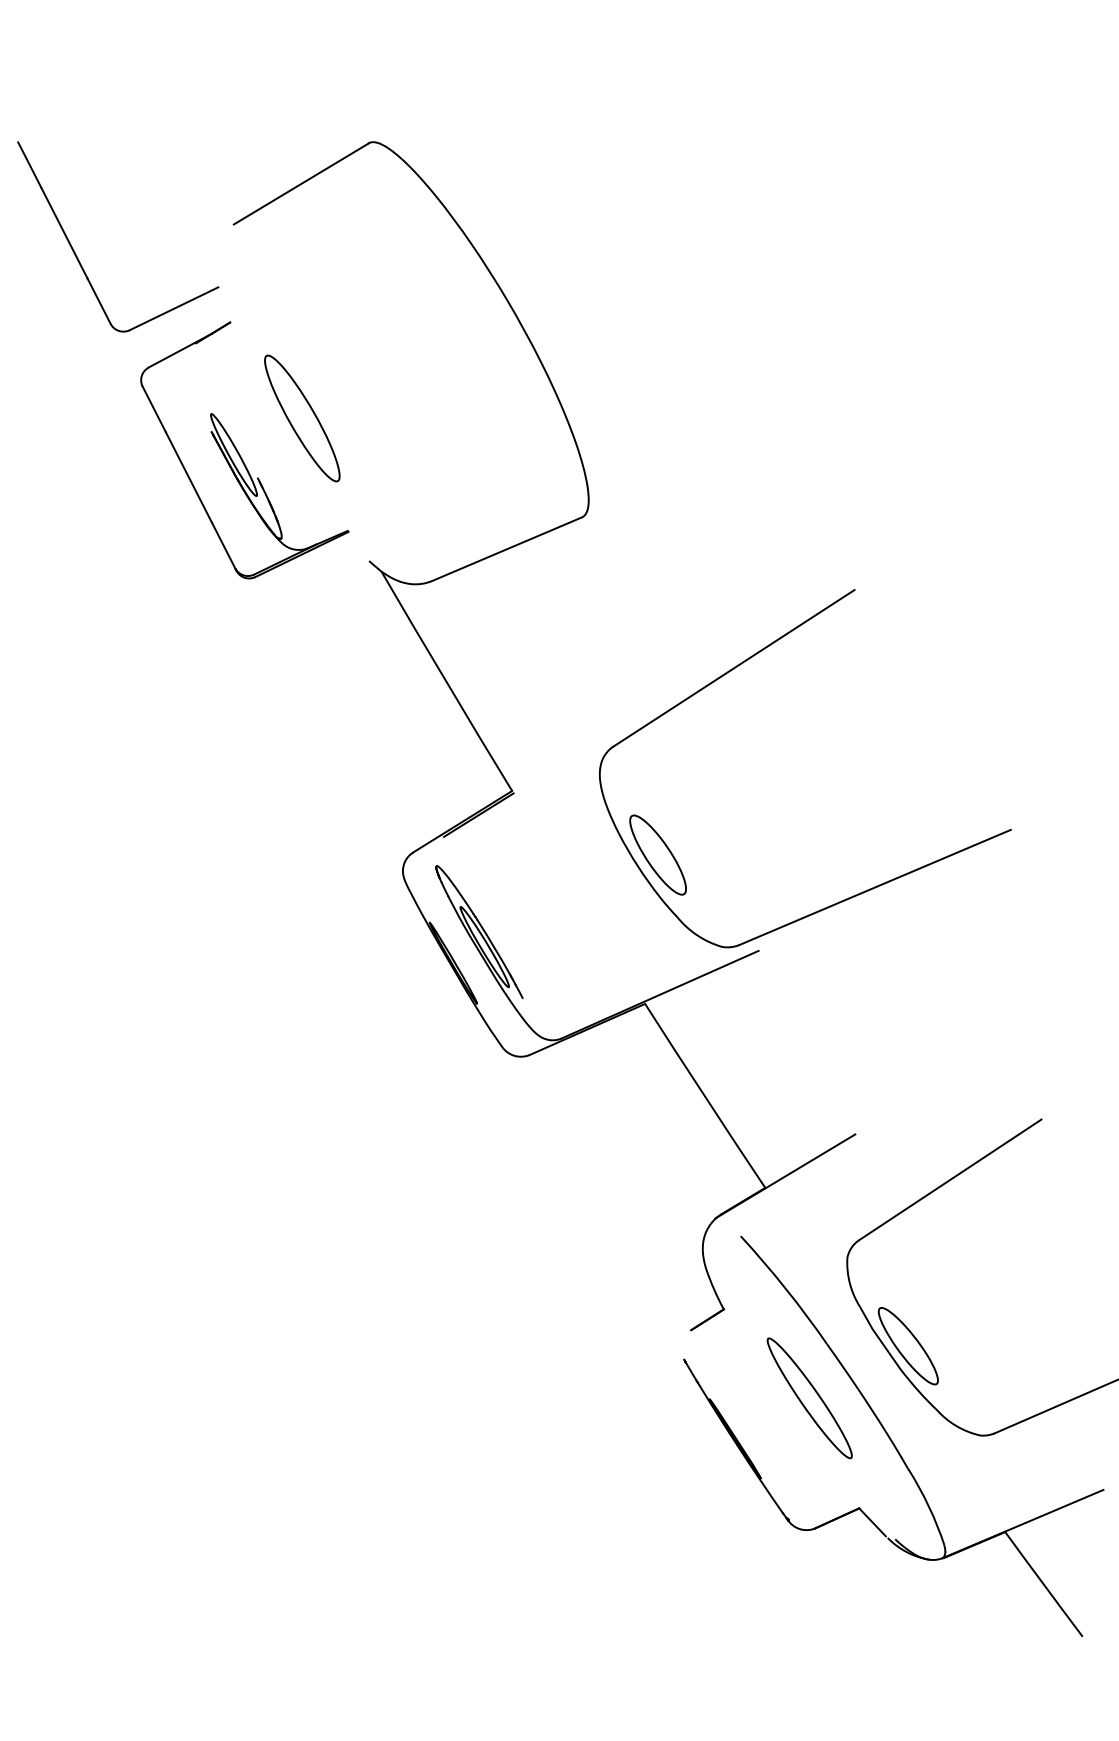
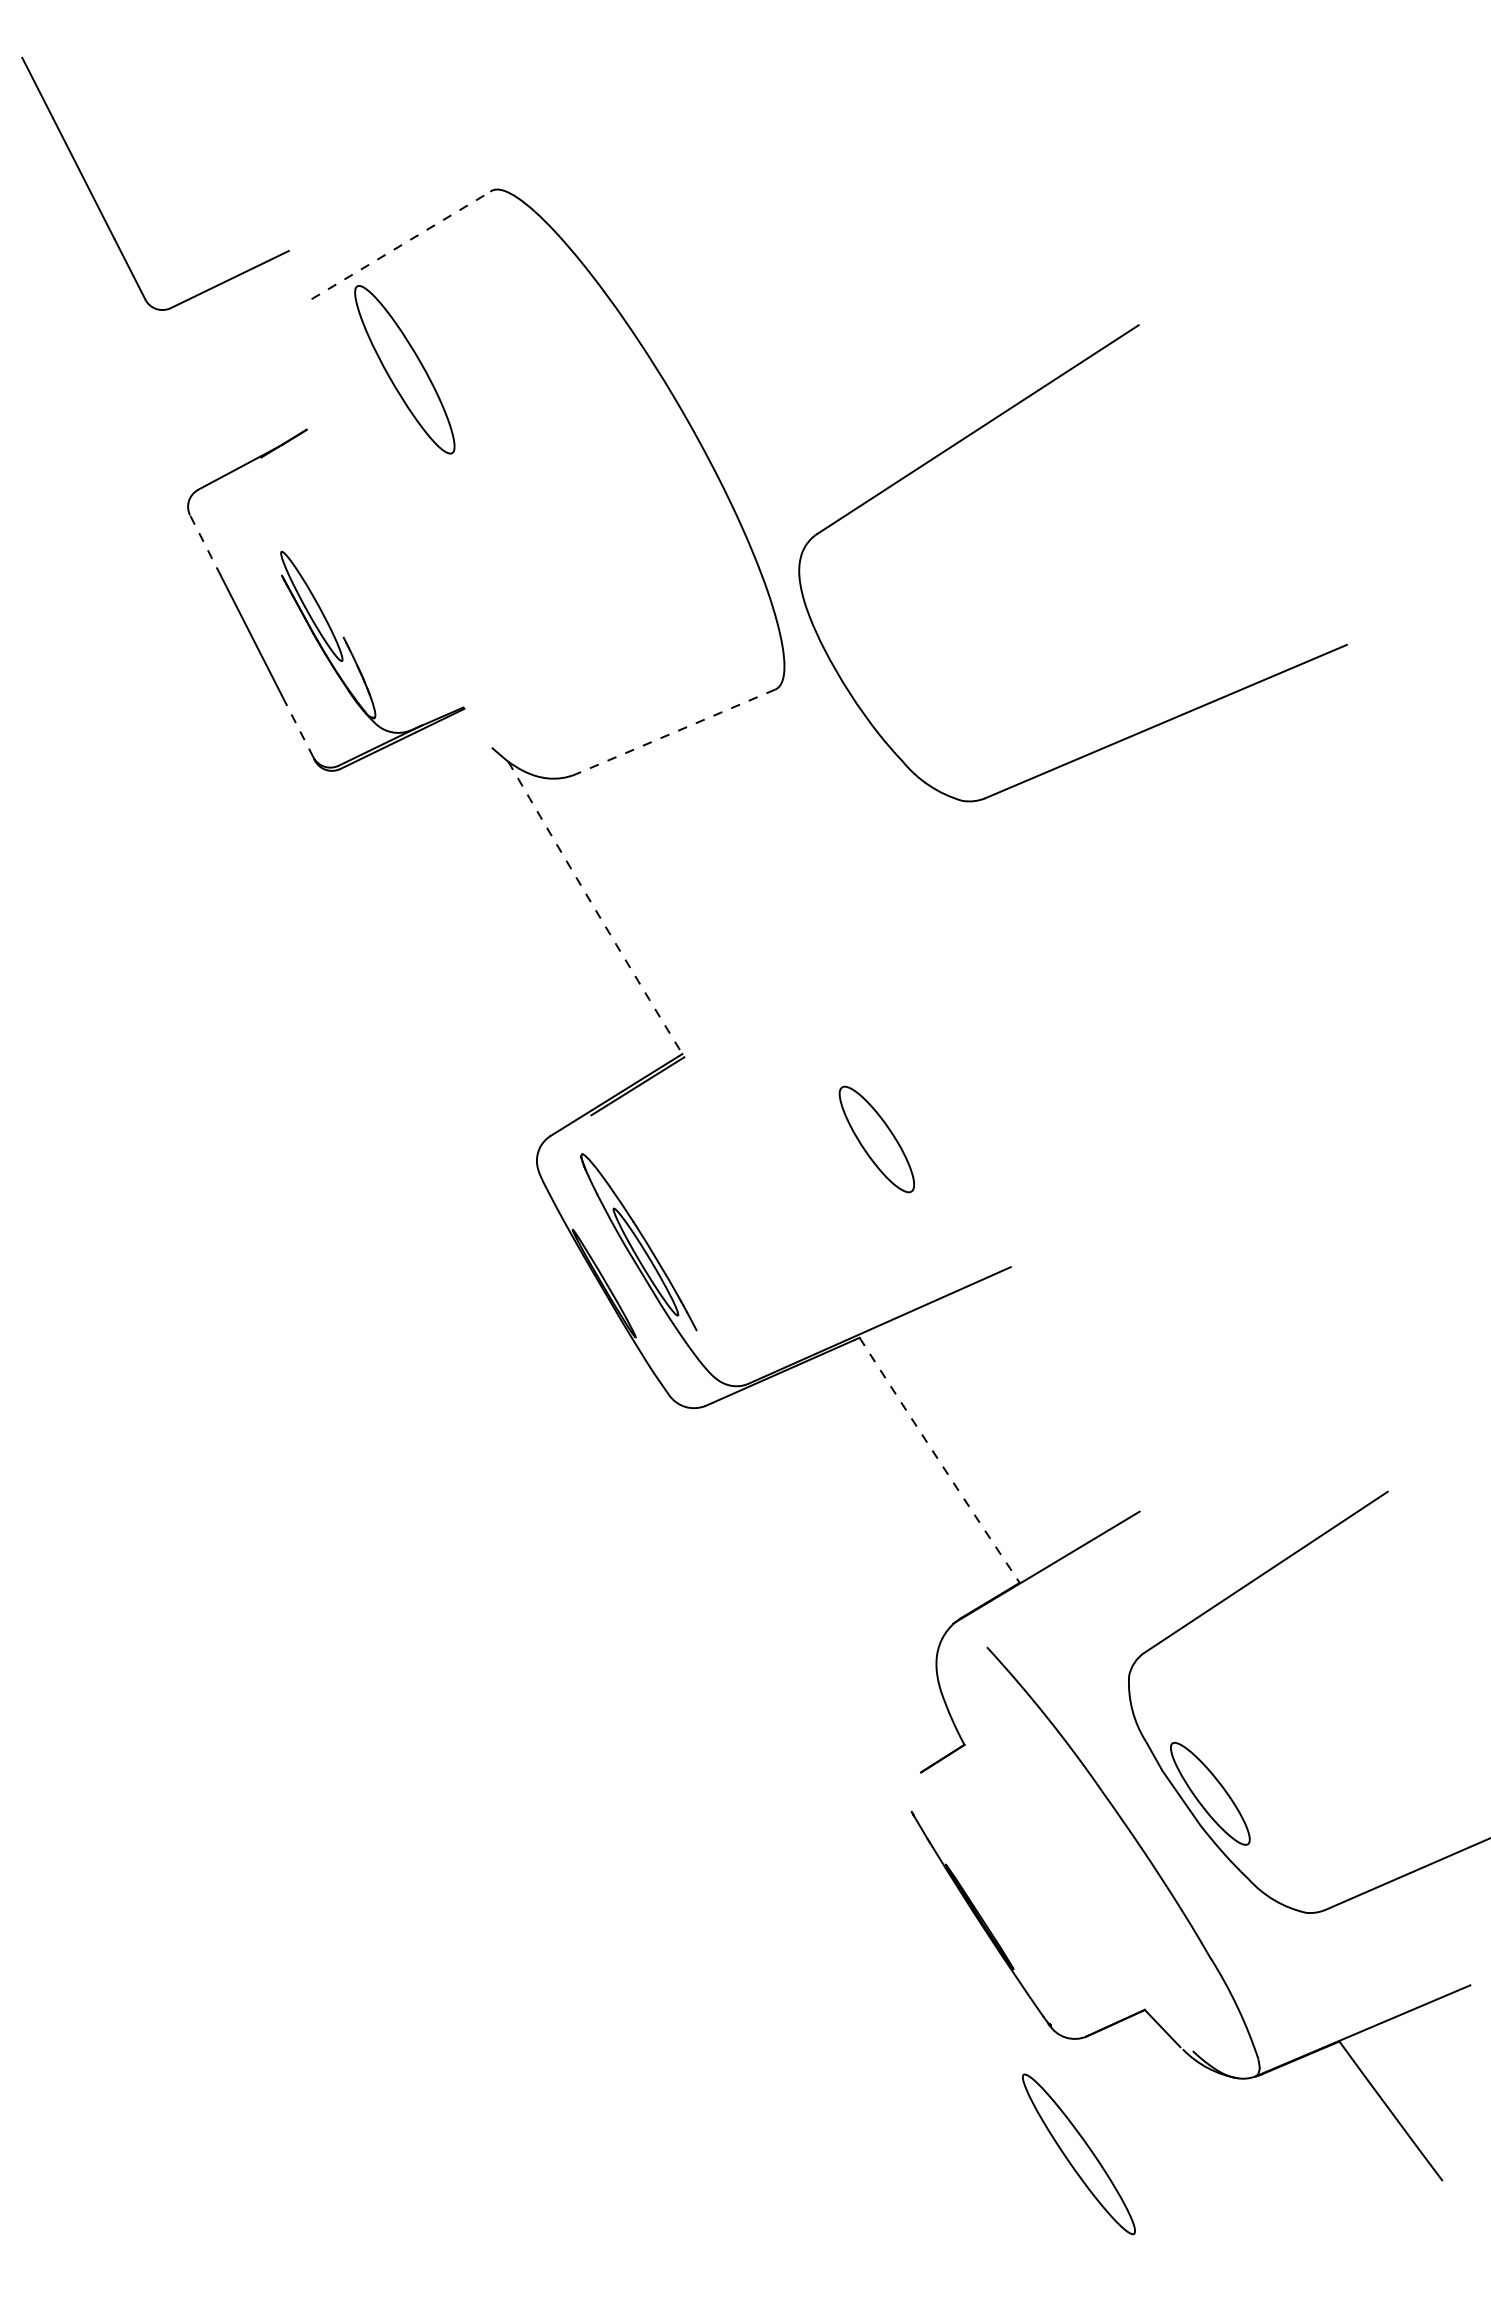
line: (302, 183) -> (402, 244), solid -> dashed
part: (77, 256) -> (101, 210), moved
line: (154, 409) -> (205, 545), solid -> dashed
part: (302, 418) -> (404, 369), moved
line: (223, 545) -> (297, 726), solid -> dashed
line: (506, 549) -> (675, 732), solid -> dashed
part: (738, 666) -> (983, 427), moved
arc: (446, 681) -> (594, 908), solid -> dashed
arc: (705, 1096) -> (939, 1461), solid -> dashed
part: (809, 1398) -> (1078, 2154), moved

